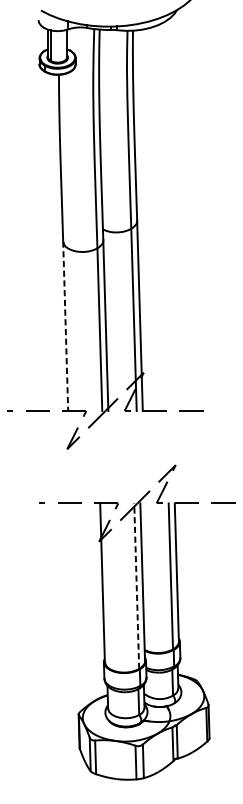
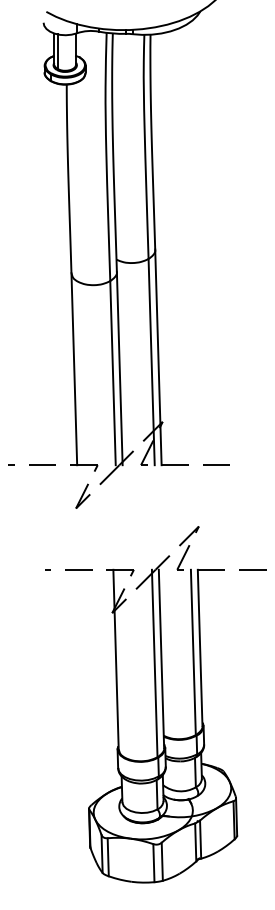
line: (65, 326) -> (74, 369), dashed -> solid
line: (136, 586) -> (154, 663), dashed -> solid

